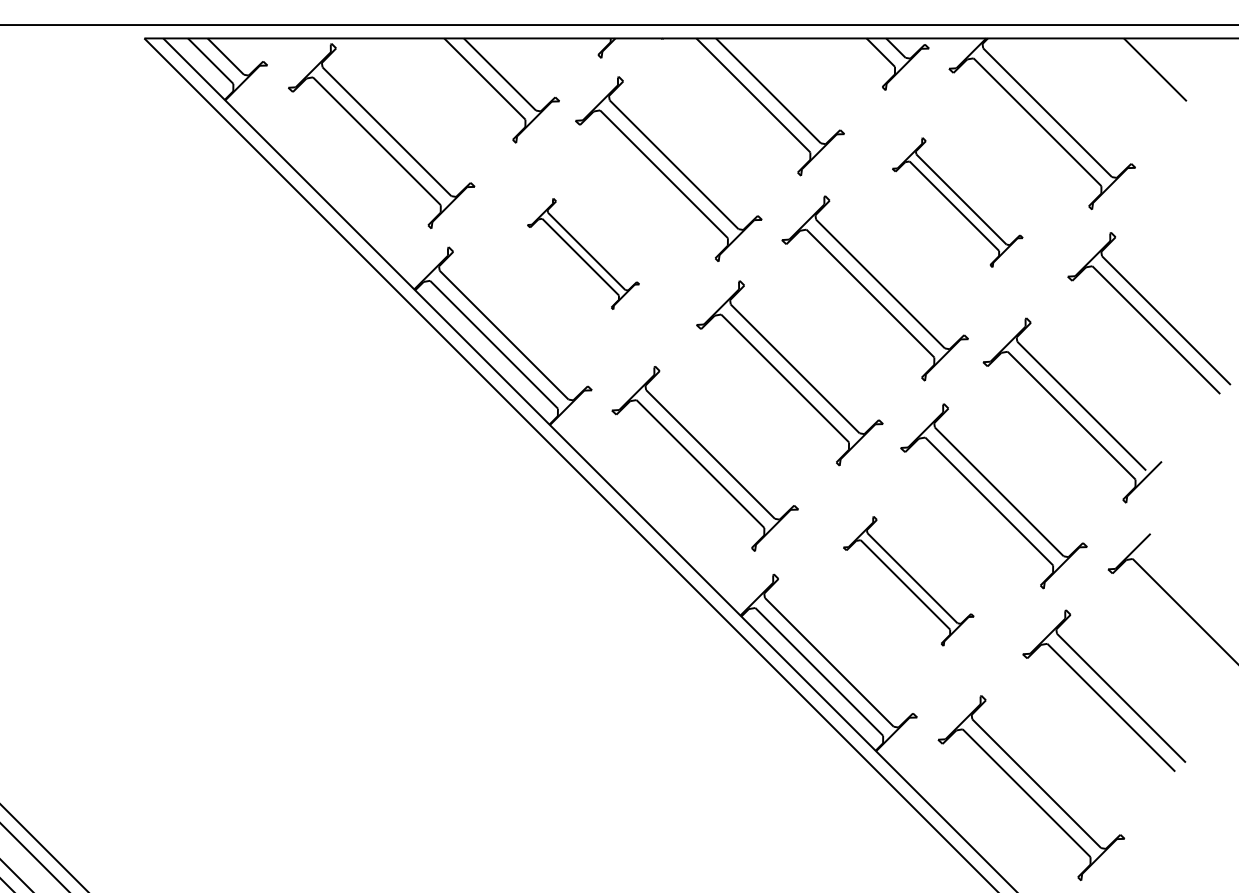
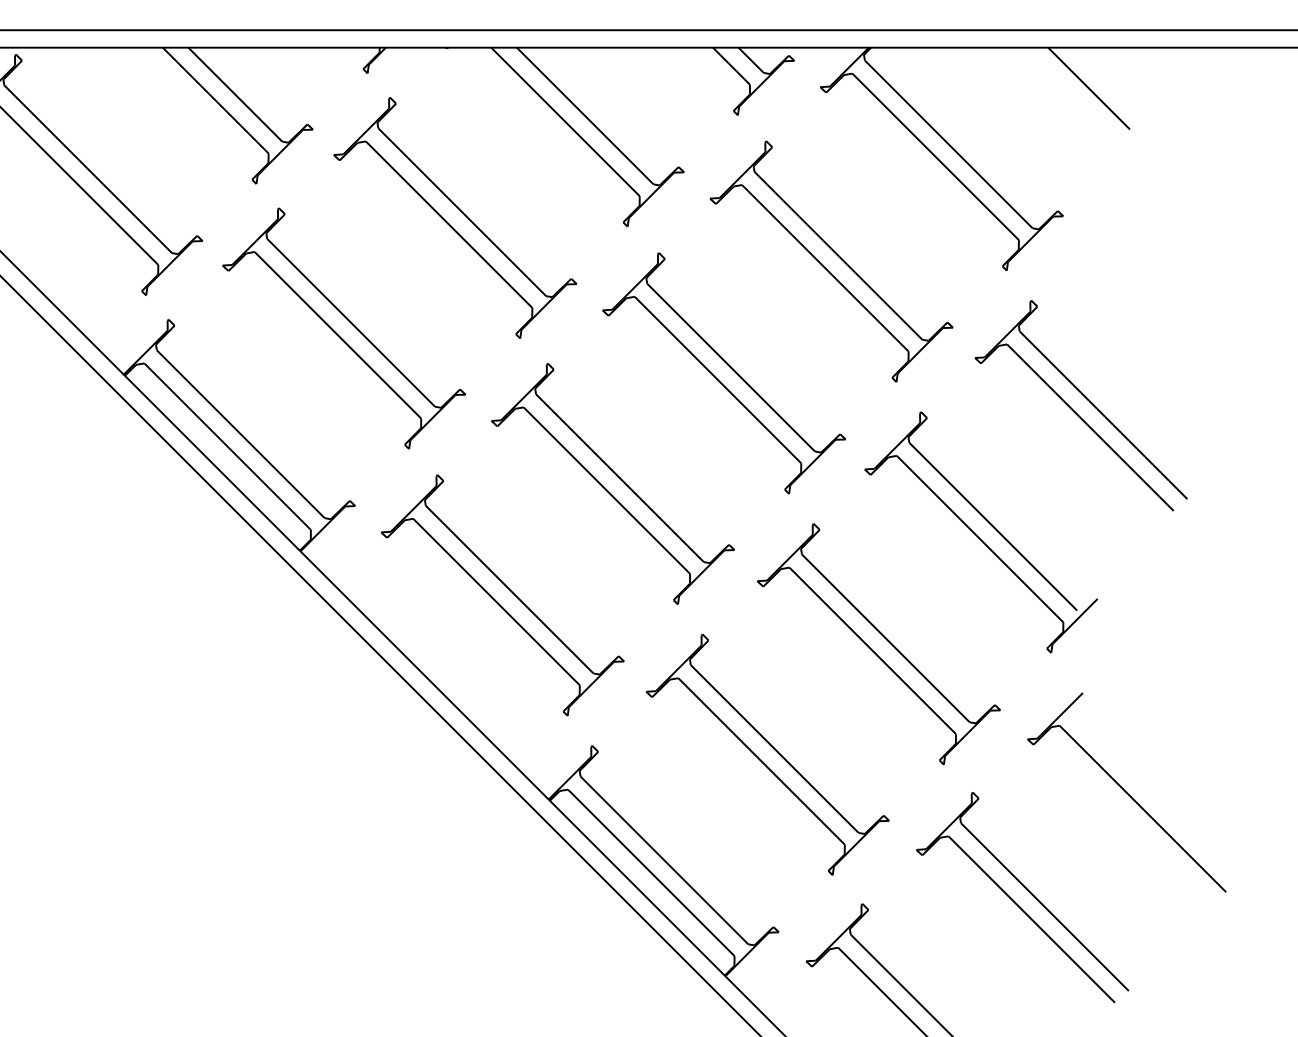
part: (957, 202) -> (831, 261), size x1.43
part: (583, 253) -> (344, 327), size x1.67
part: (908, 581) -> (767, 755), size x1.43

